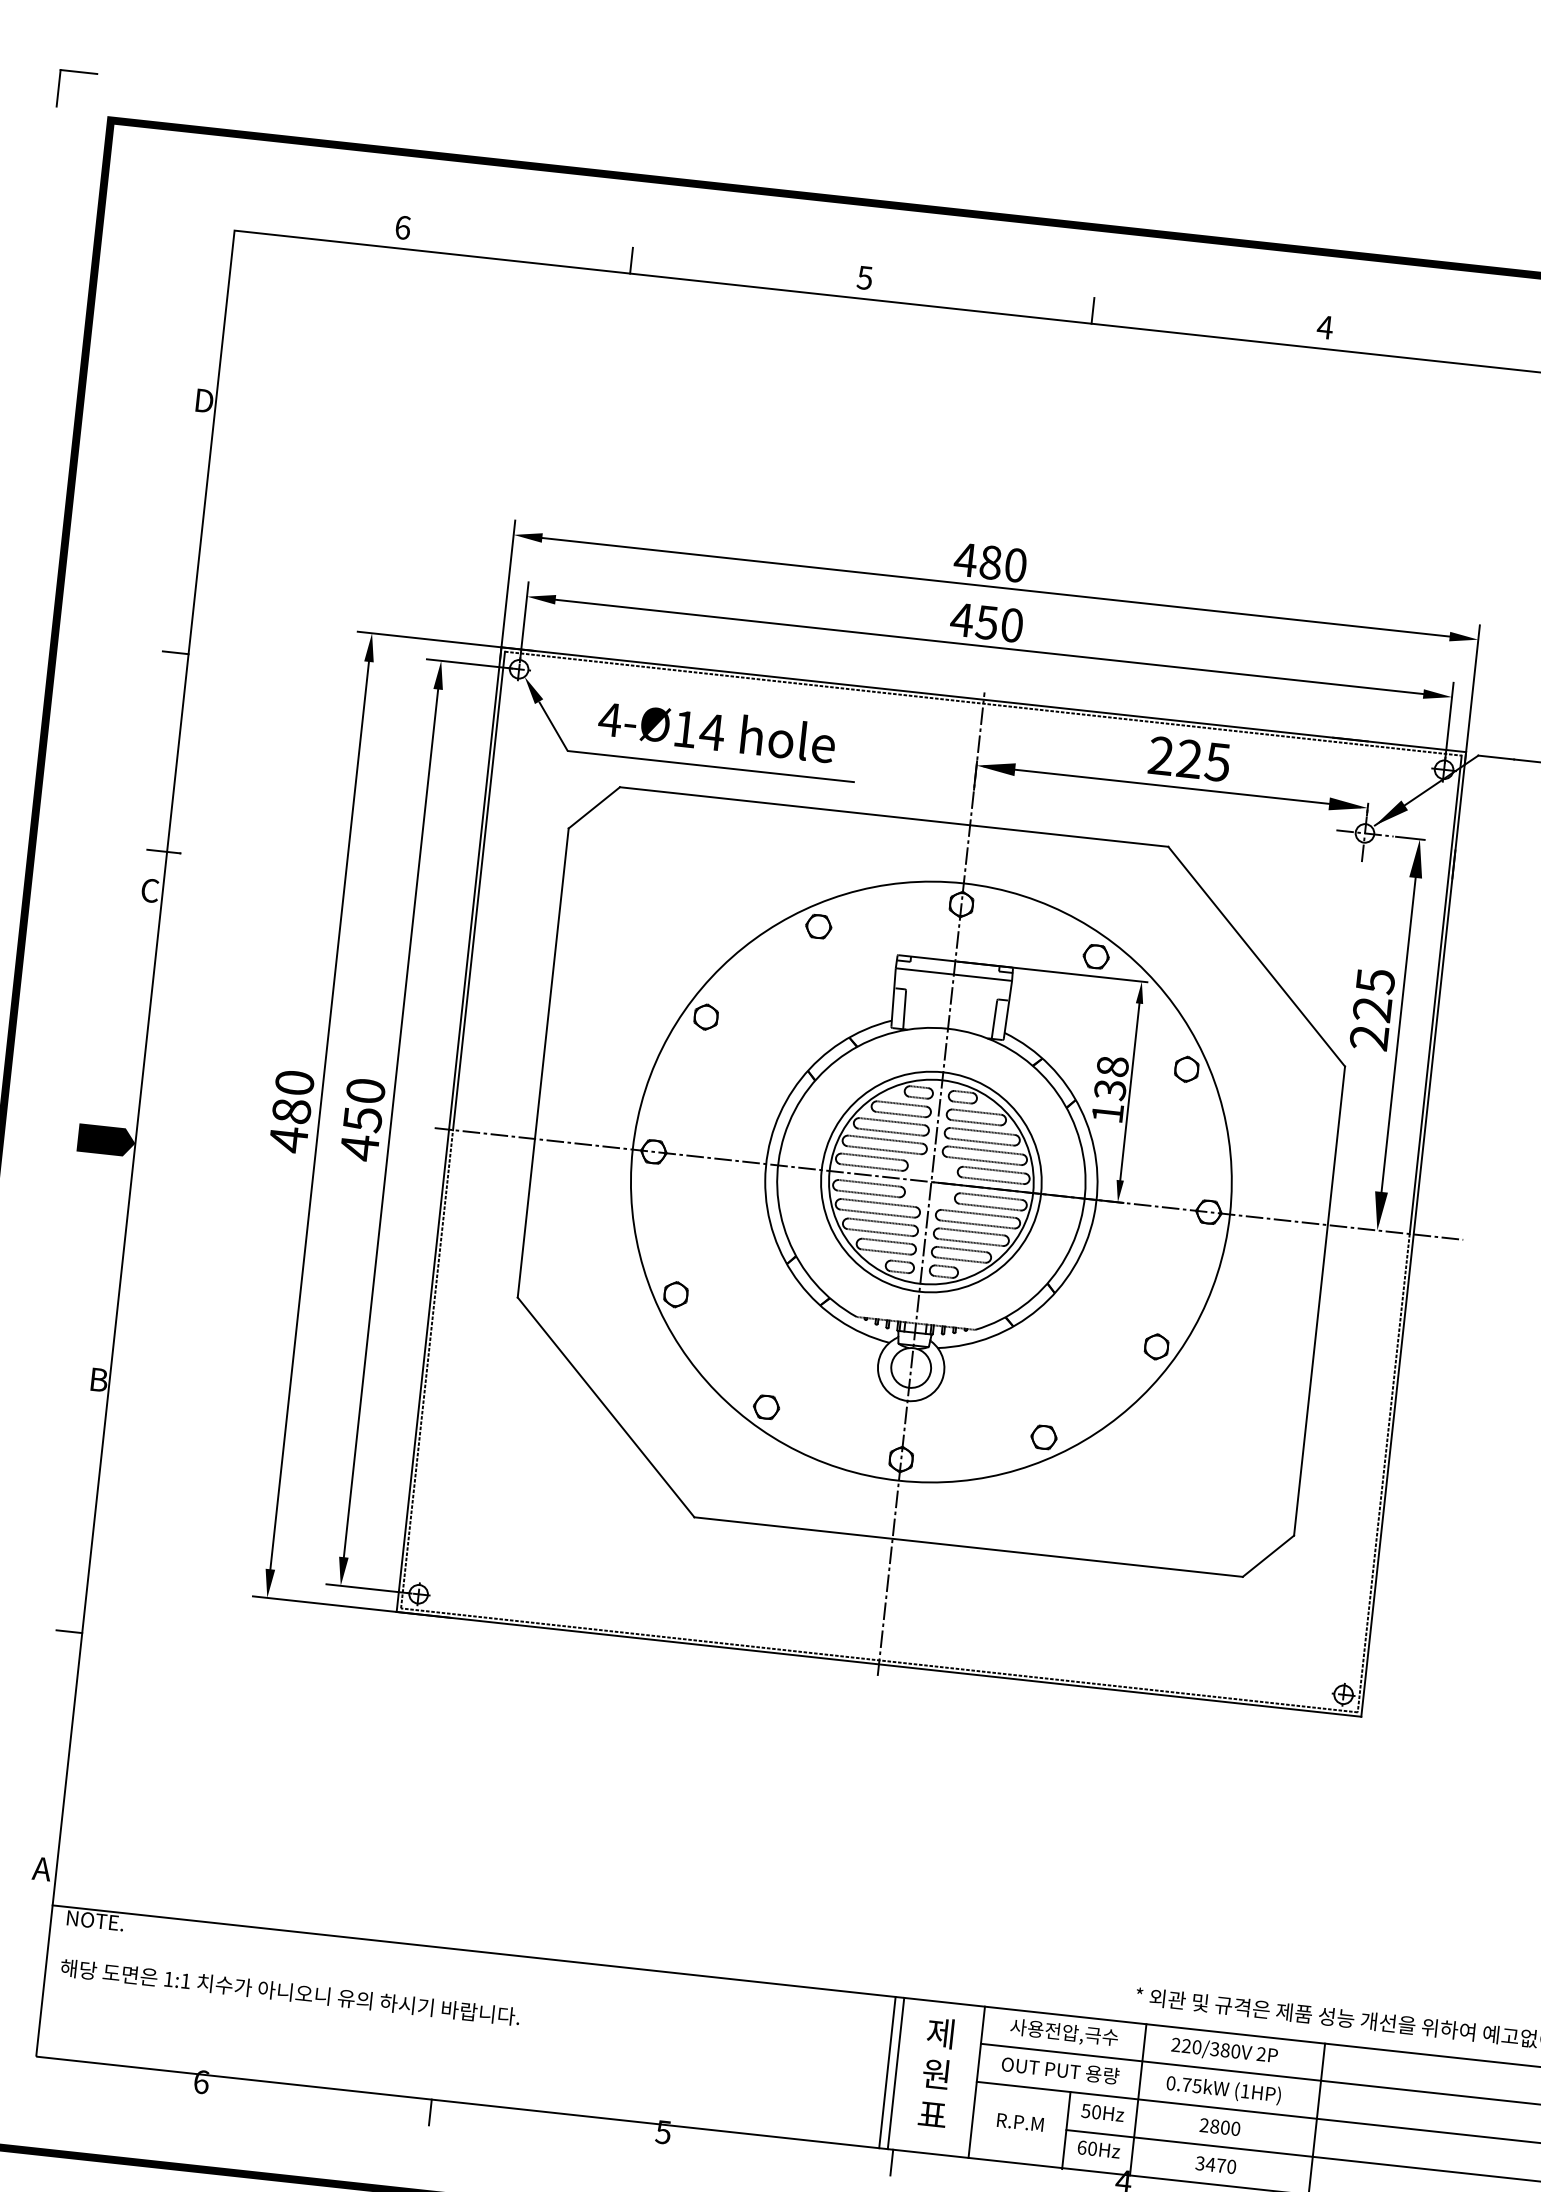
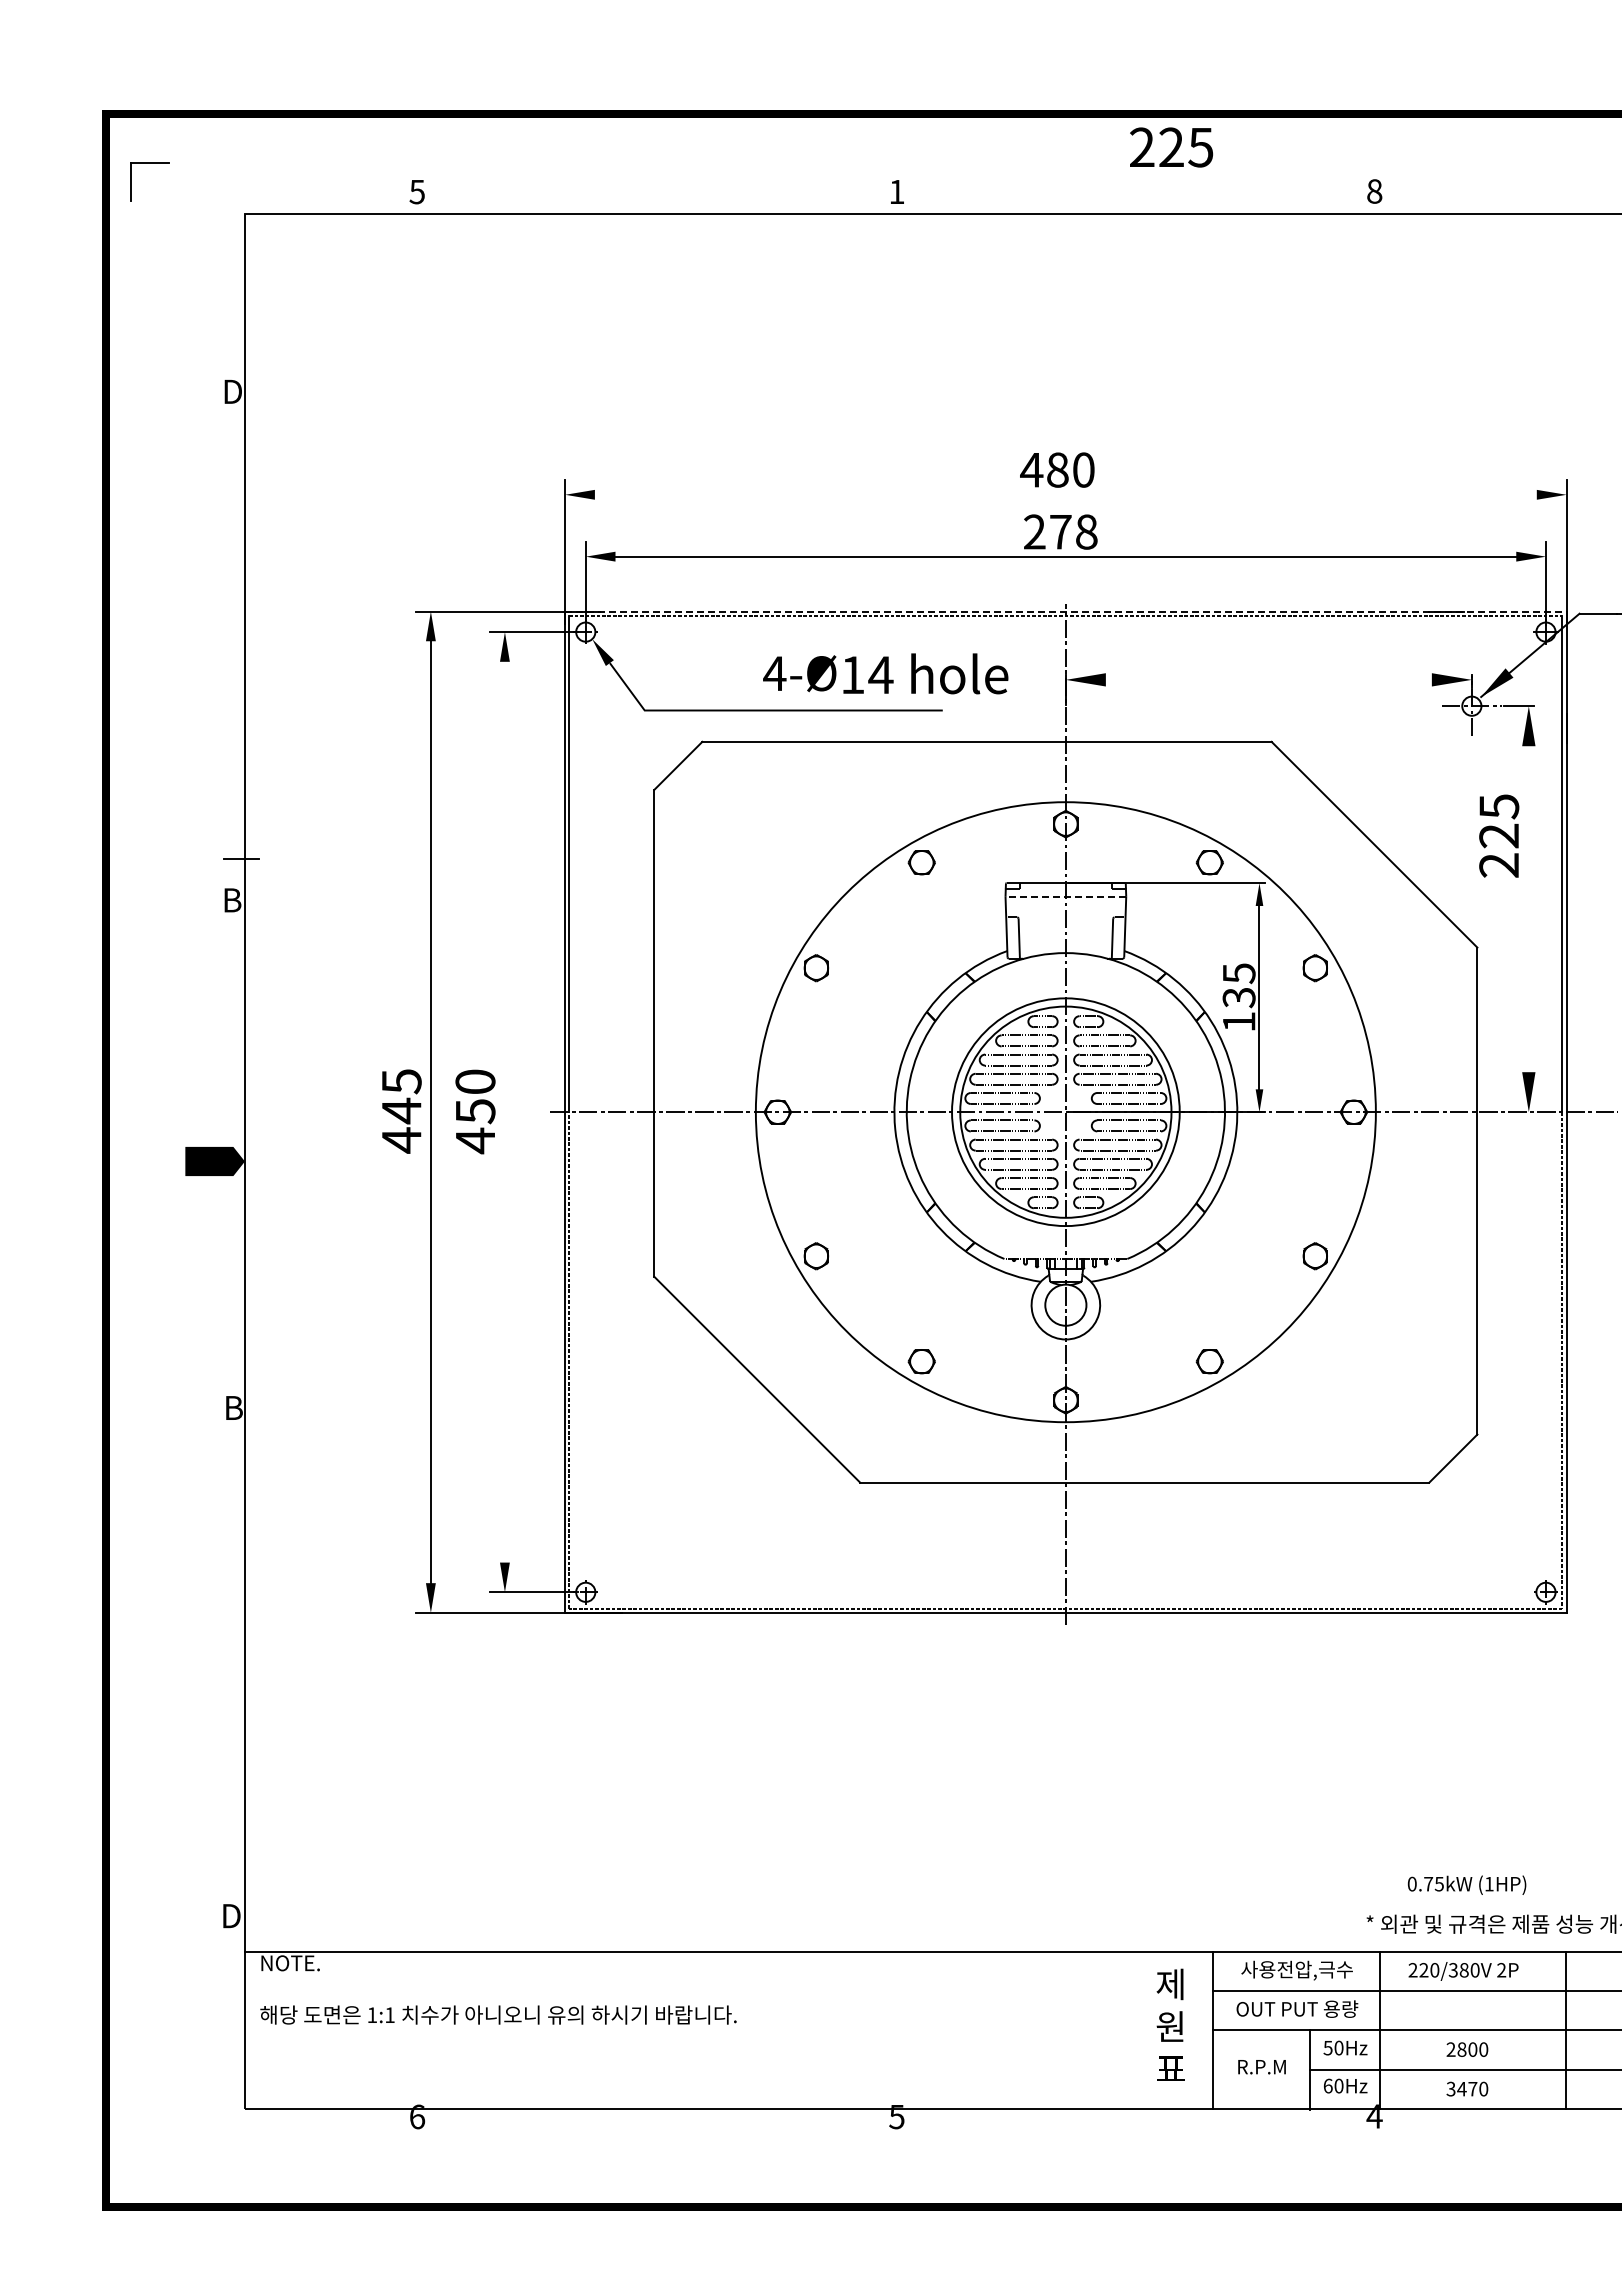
part: (78, 72) -> (149, 163), moved
text: (403, 227) -> (417, 191), 6 -> 5
line: (631, 260) -> (655, 200), removed
text: (864, 278) -> (896, 192), 5 -> 1
line: (1092, 310) -> (1134, 200), removed
text: (1325, 327) -> (1374, 191), 4 -> 8
line: (995, 586) -> (1065, 494), removed
text: (986, 622) -> (1060, 531), 450 -> 278
line: (175, 652) -> (231, 653), removed
line: (983, 699) -> (1065, 611), solid -> dashed
text: (716, 731) -> (885, 673), moved
text: (1189, 759) -> (1171, 147), moved
line: (1171, 786) -> (1268, 679), removed
text: (150, 890) -> (232, 900), C -> B
line: (953, 974) -> (1065, 896), solid -> dashed
text: (1372, 1009) -> (1499, 835), moved
line: (1398, 1035) -> (1528, 909), removed
text: (1112, 1066) -> (1238, 973), 138 -> 135
text: (293, 1097) -> (401, 1096), 480 -> 445
line: (390, 1122) -> (504, 1111), removed
line: (69, 1631) -> (231, 1669), removed
text: (42, 1869) -> (230, 1916), A -> D
line: (887, 2072) -> (1120, 2030), removed
line: (895, 2073) -> (1128, 2030), removed
text: (1223, 2089) -> (1466, 1884), moved
line: (430, 2112) -> (655, 2122), removed
line: (891, 2162) -> (1134, 2122), removed

